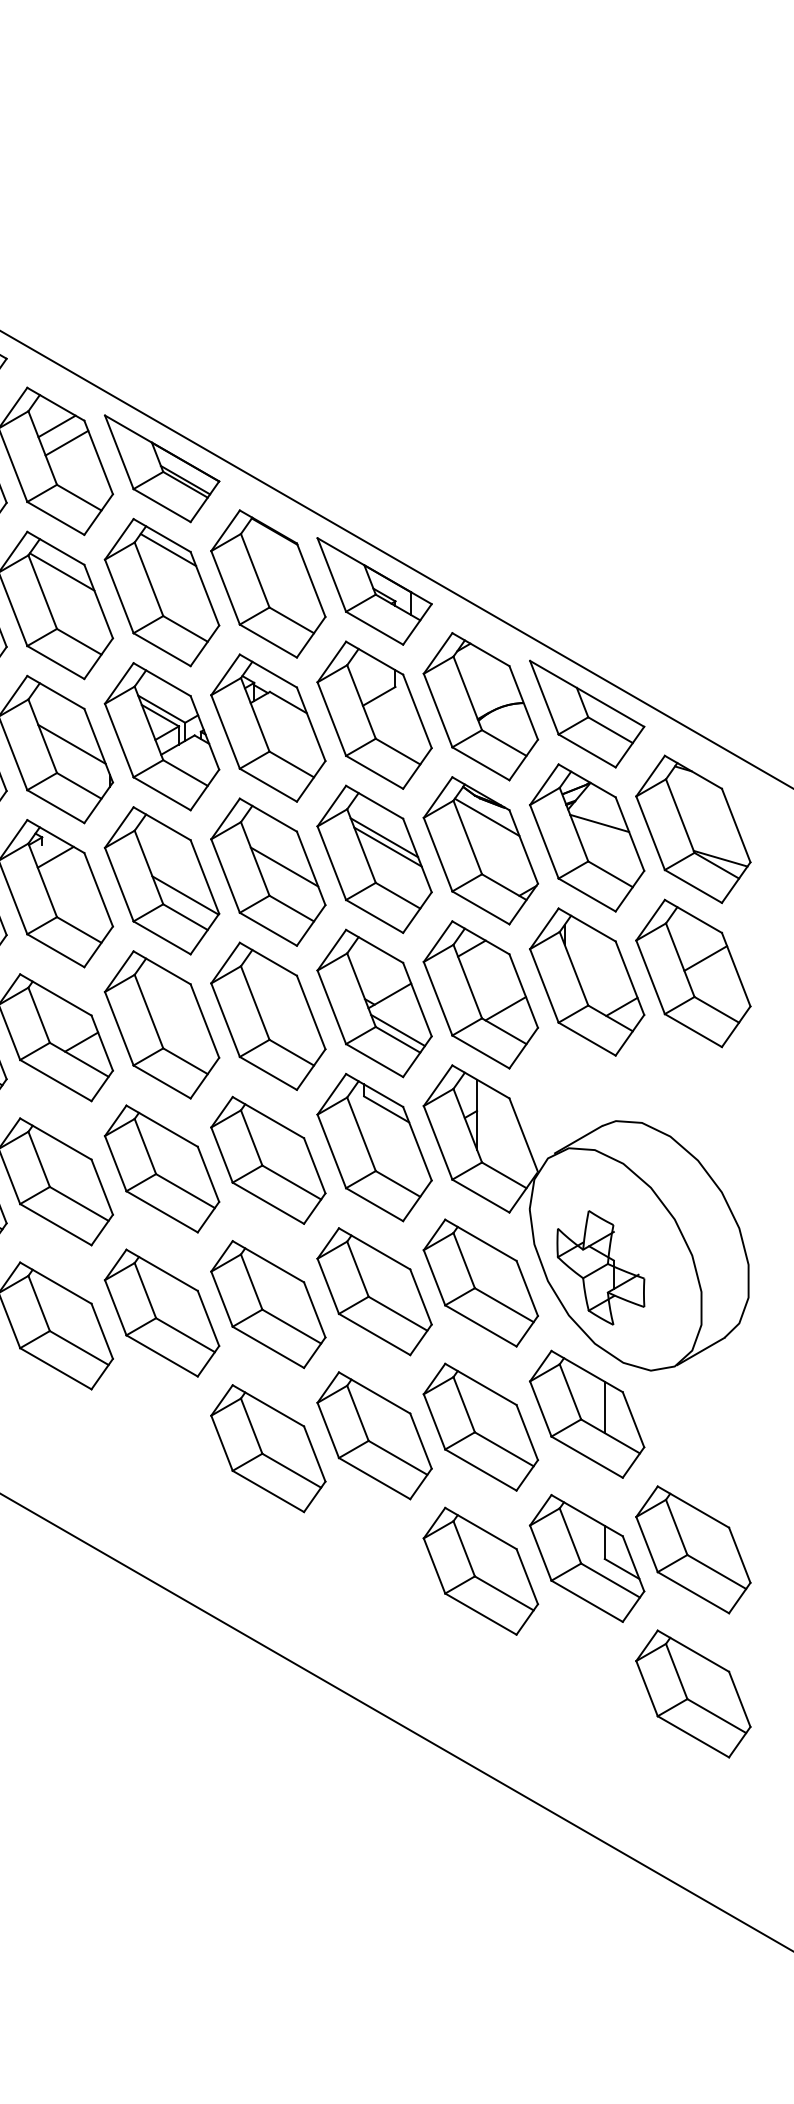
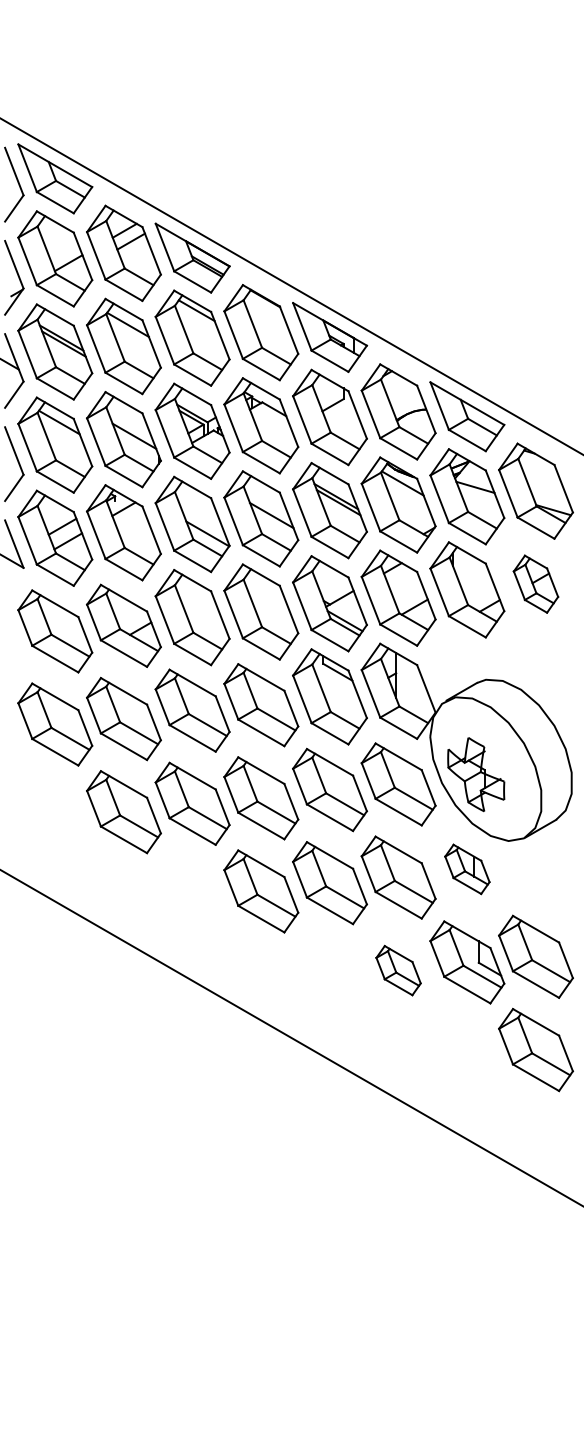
part: (692, 972) -> (535, 583), size x0.6
part: (587, 1414) -> (467, 869), size x0.6
part: (480, 1570) -> (398, 970), size x0.6

